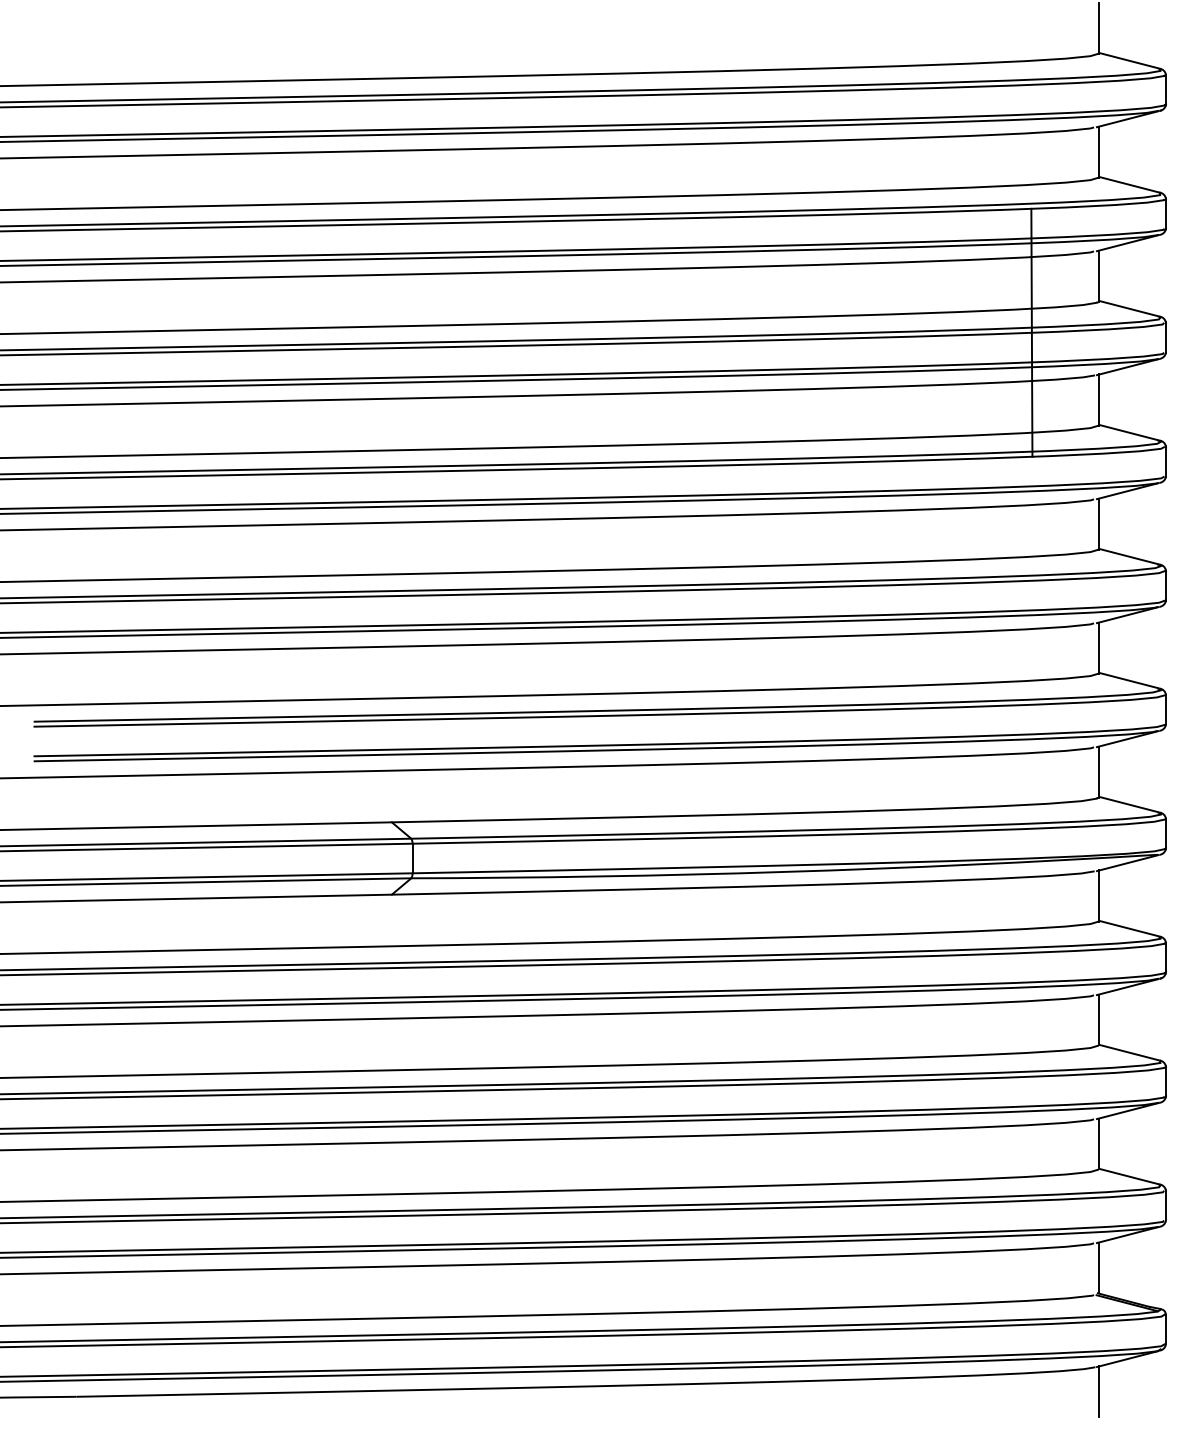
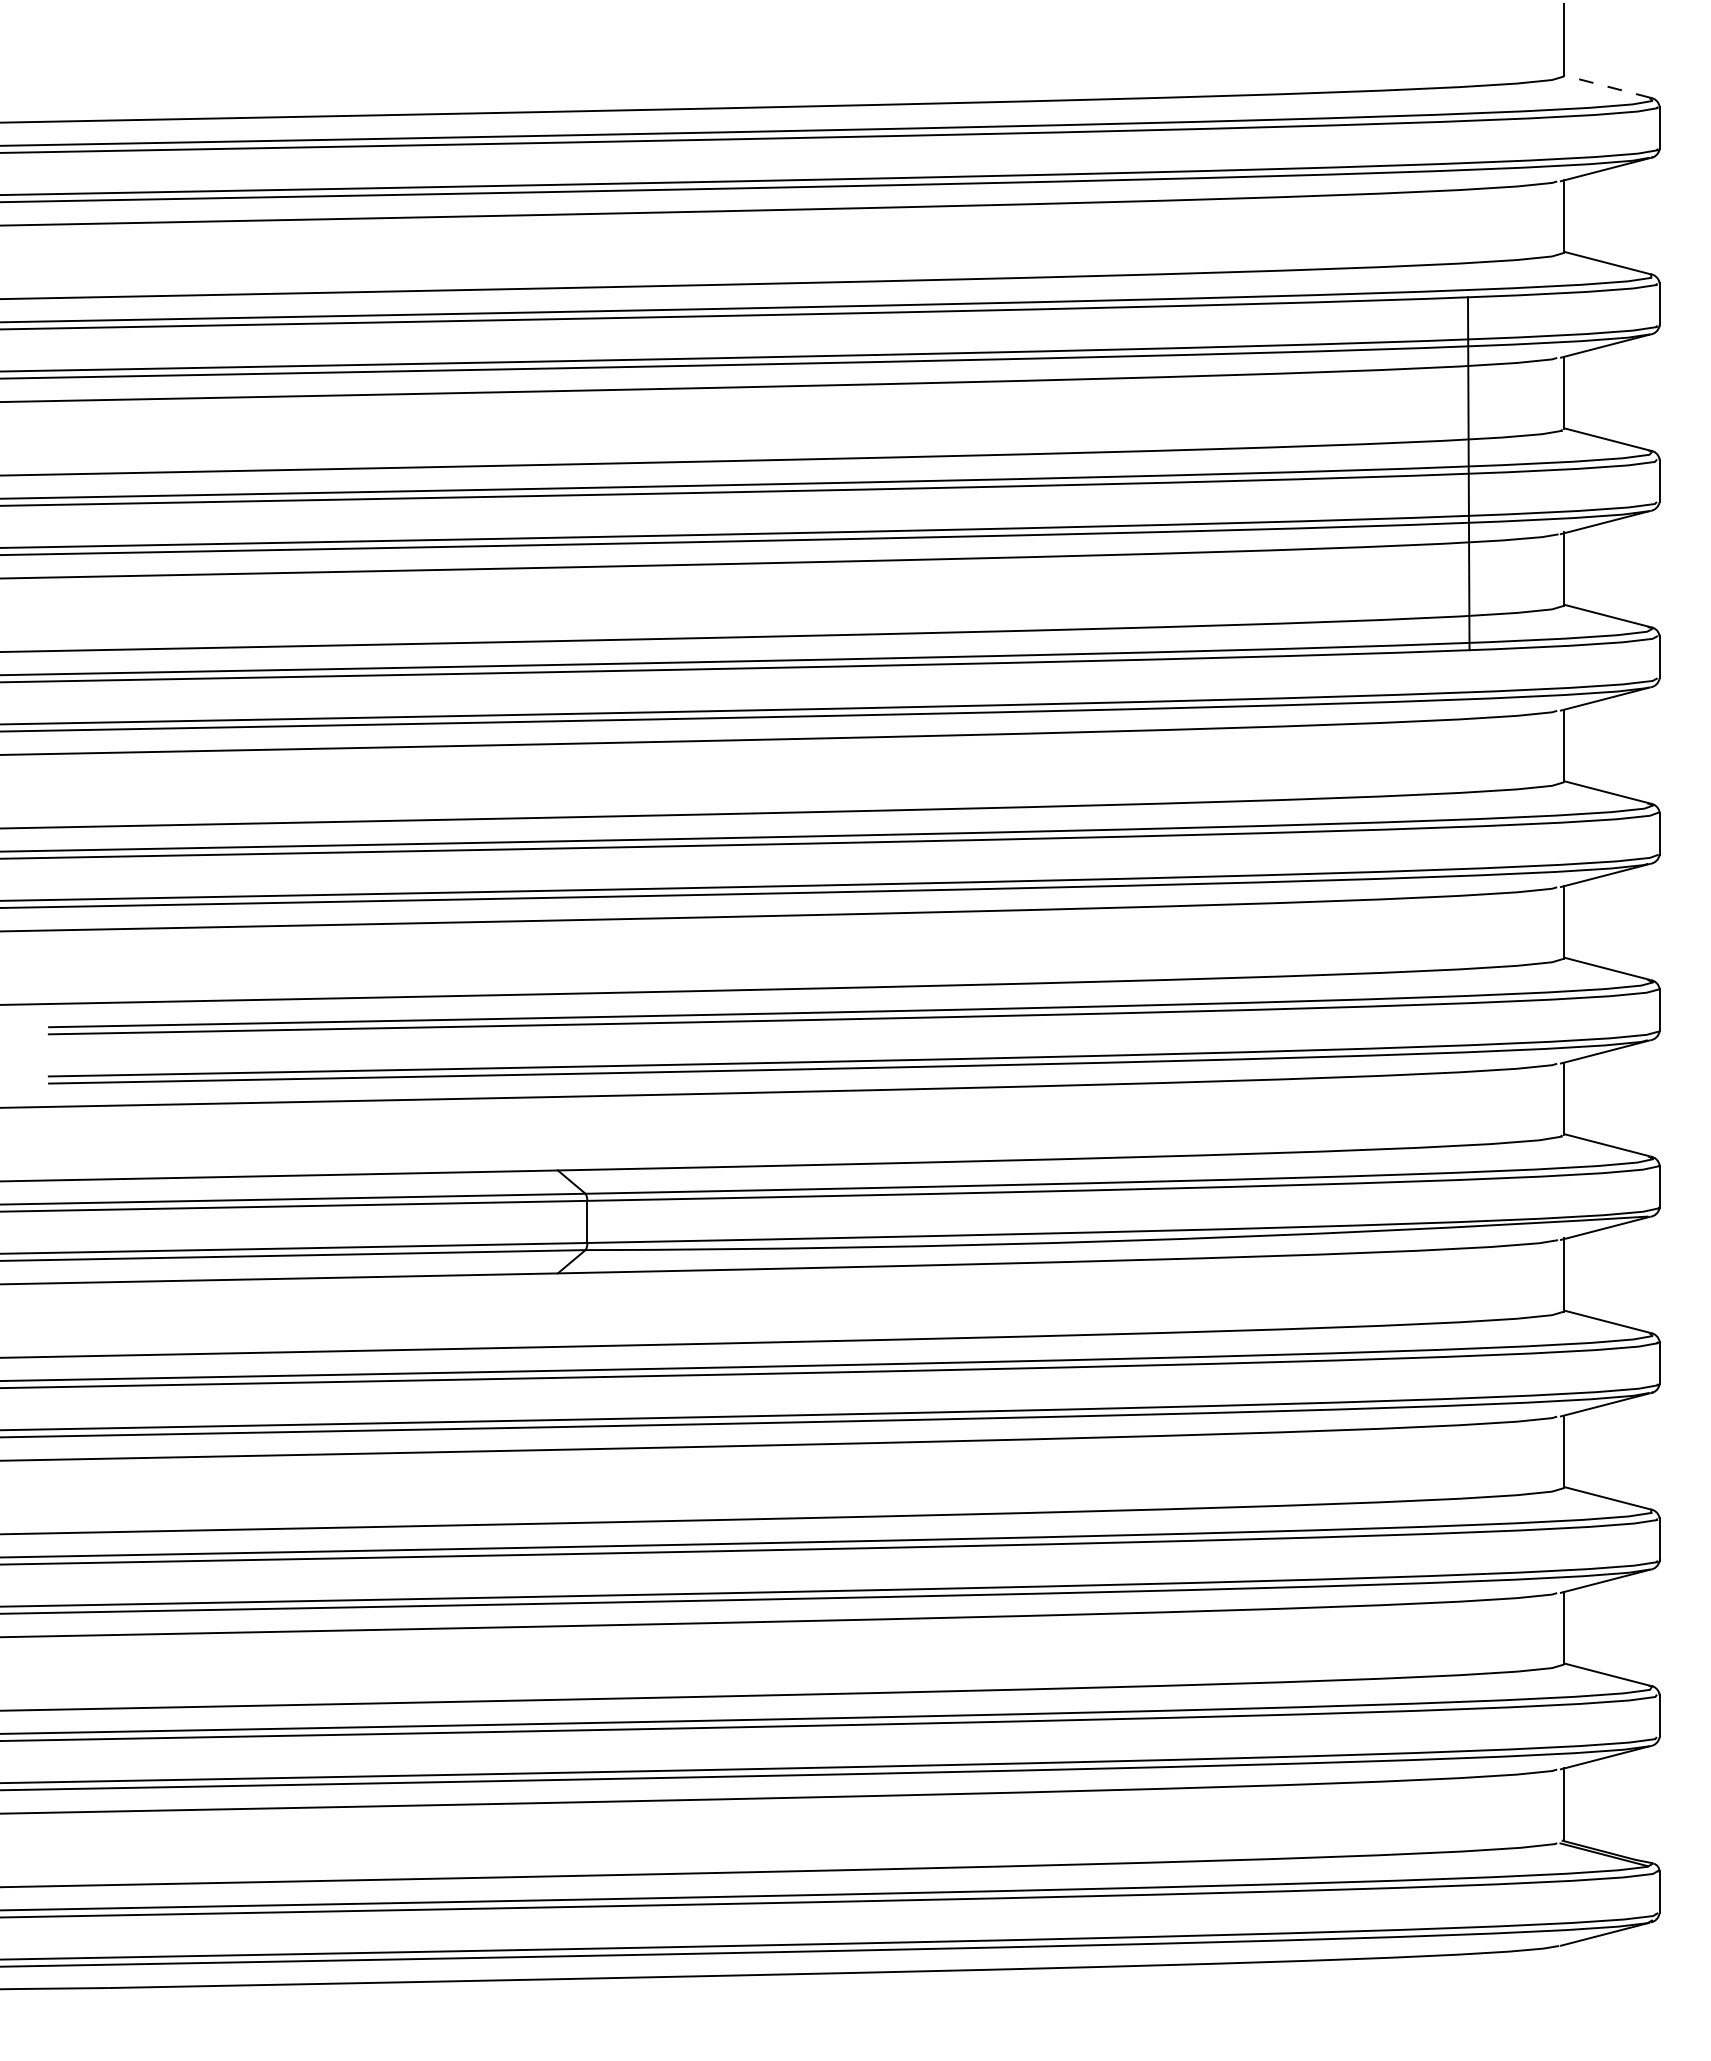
line: (1128, 60) -> (1606, 86), solid -> dashed
line: (1098, 1391) -> (1563, 1980), removed

